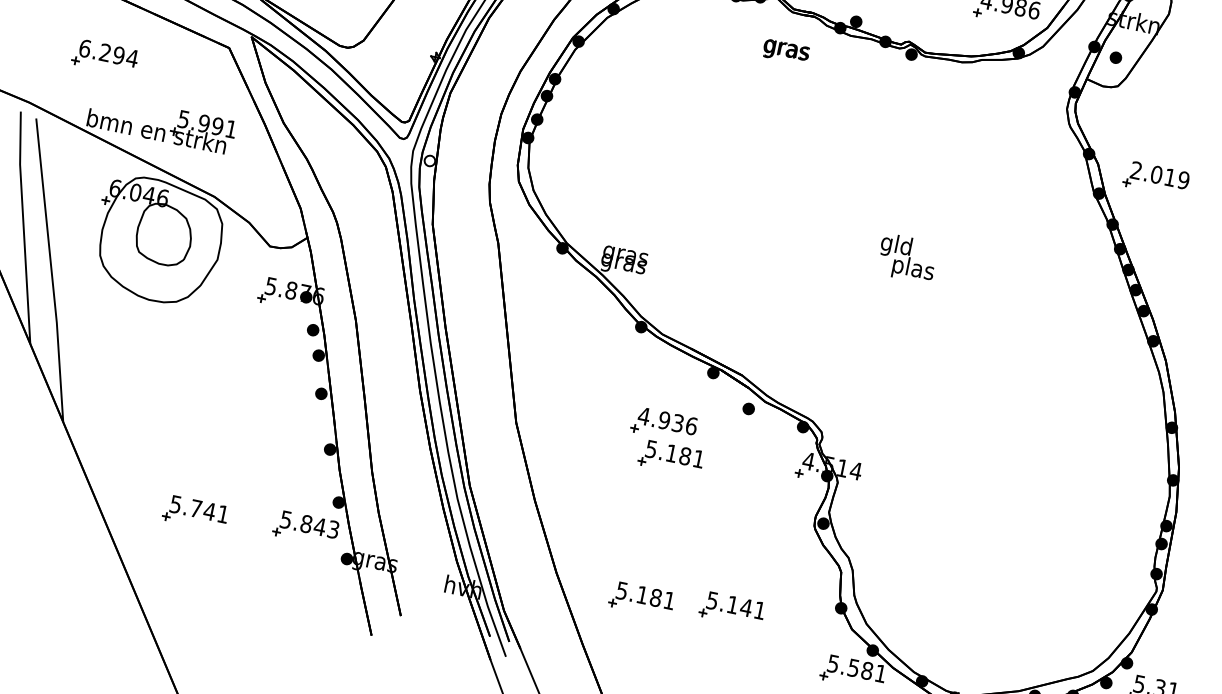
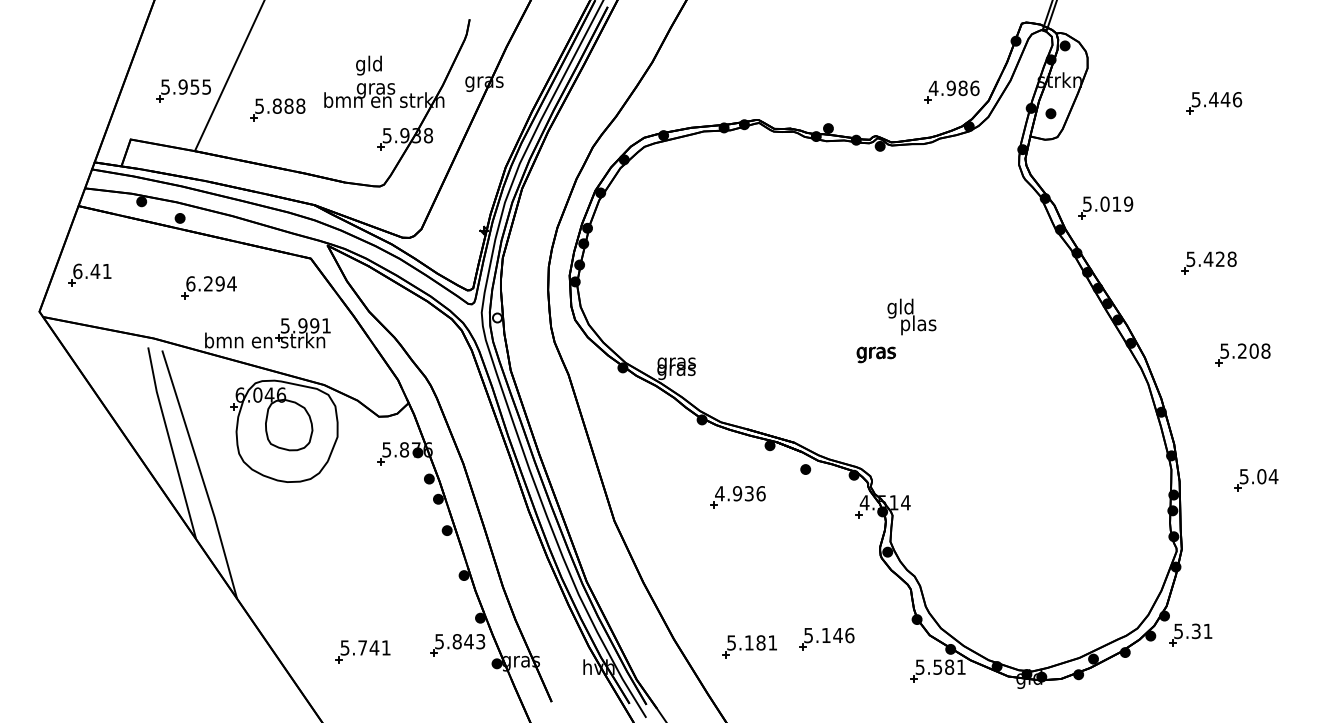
text: (785, 51) -> (875, 354), moved
text: (1136, 169) -> (1087, 203), 2.019 -> 5.019
part: (671, 457) -> (749, 523), removed
text: (759, 610) -> (849, 635), 5.141 -> 5.146

